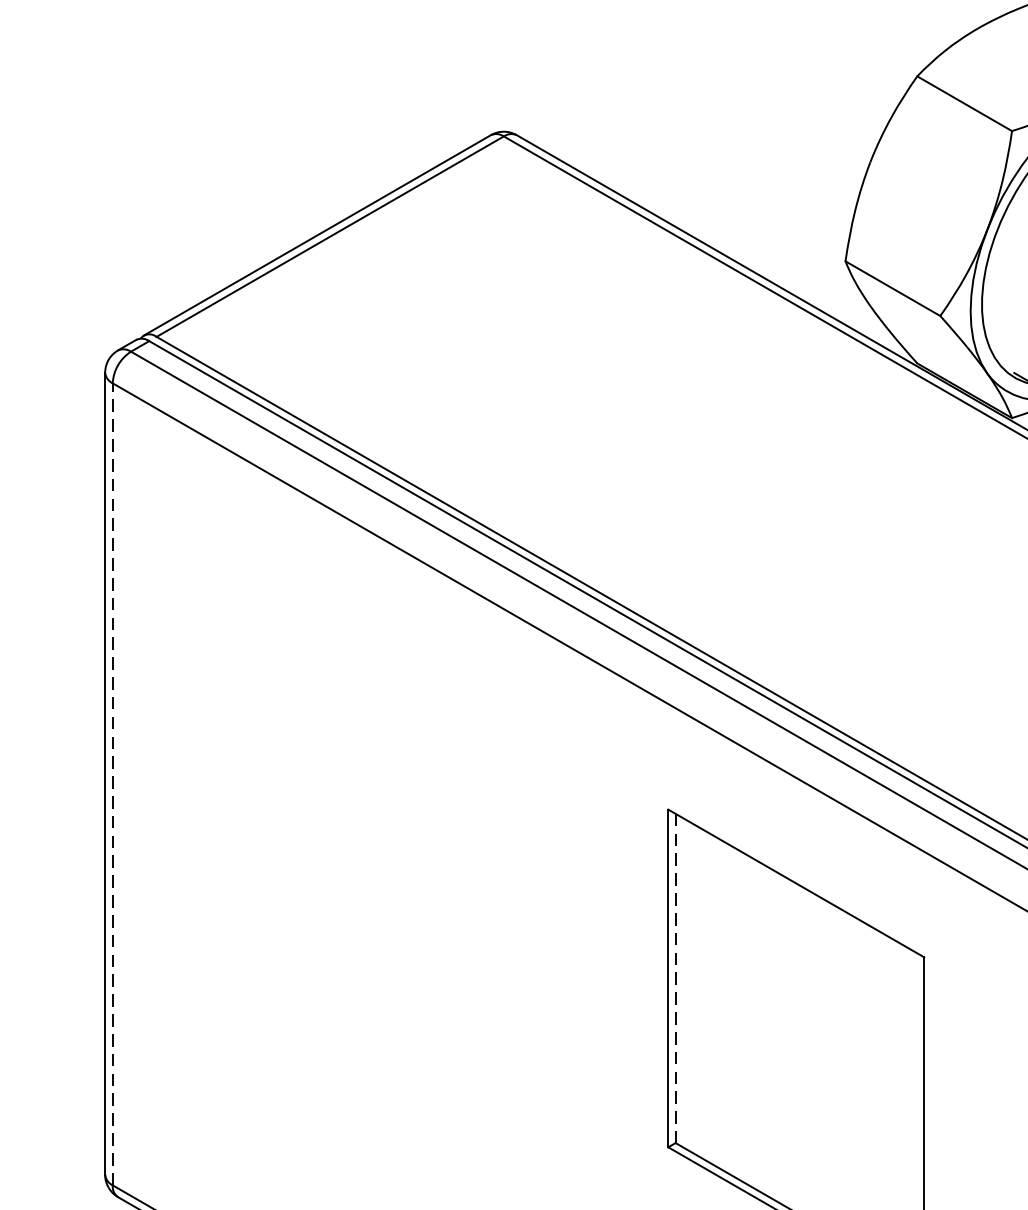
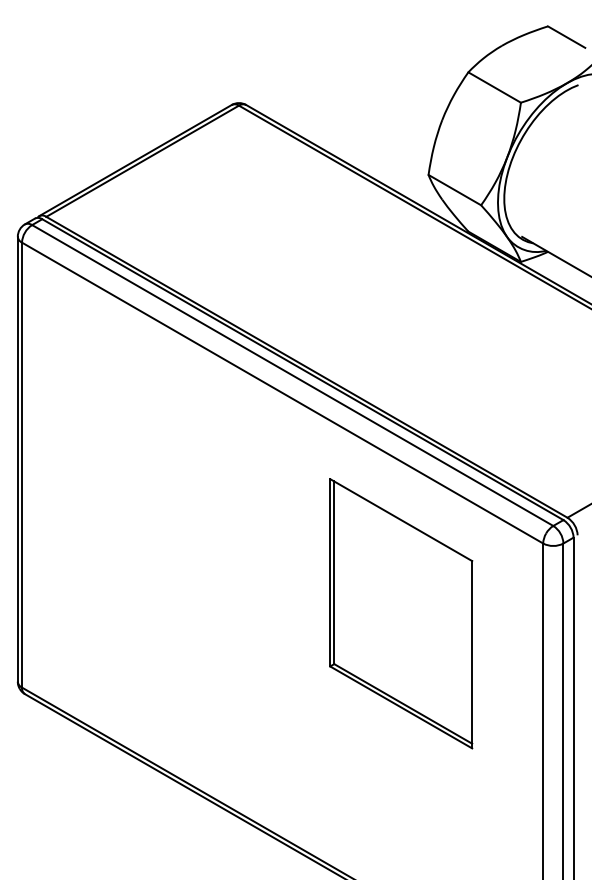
line: (113, 783) -> (22, 464), dashed -> solid
line: (675, 979) -> (334, 573), dashed -> solid

